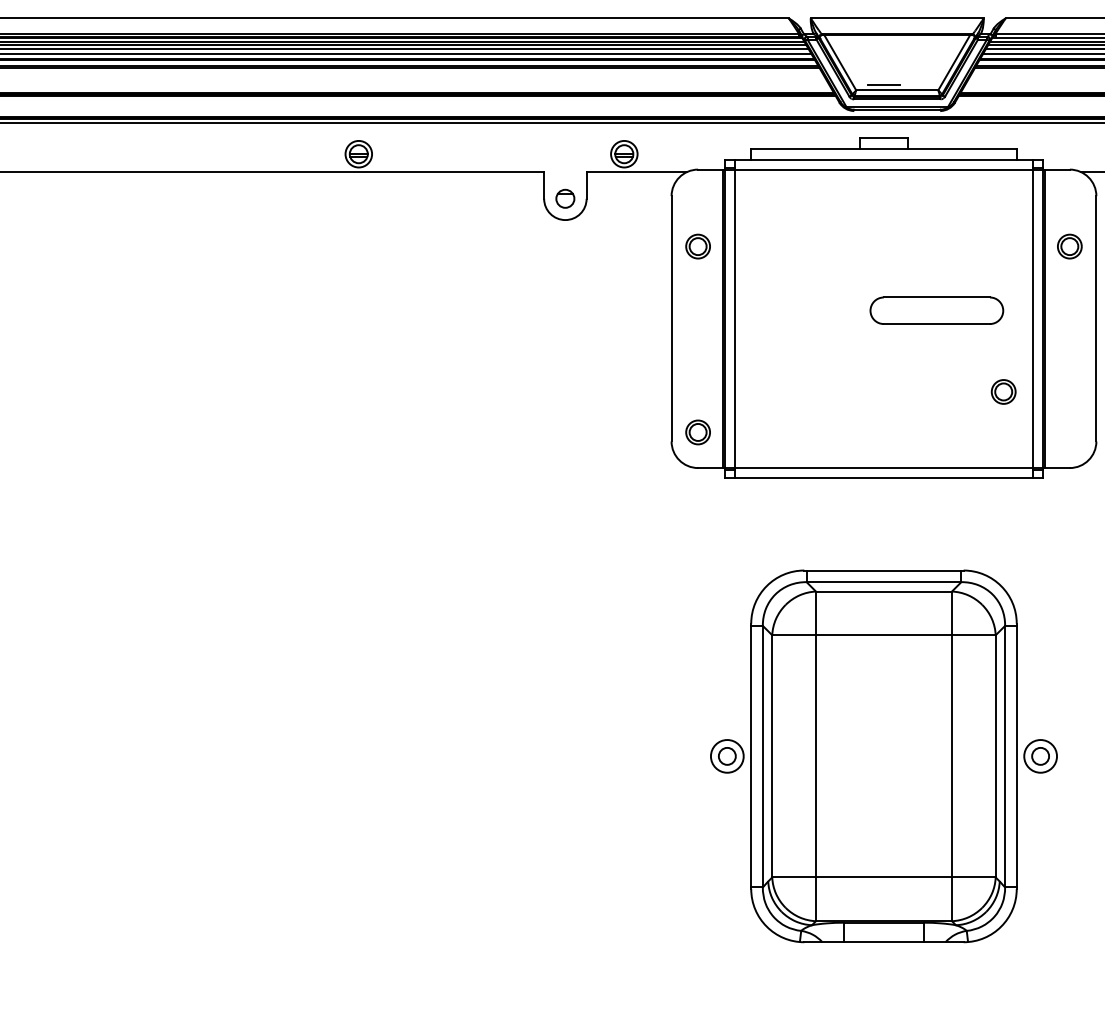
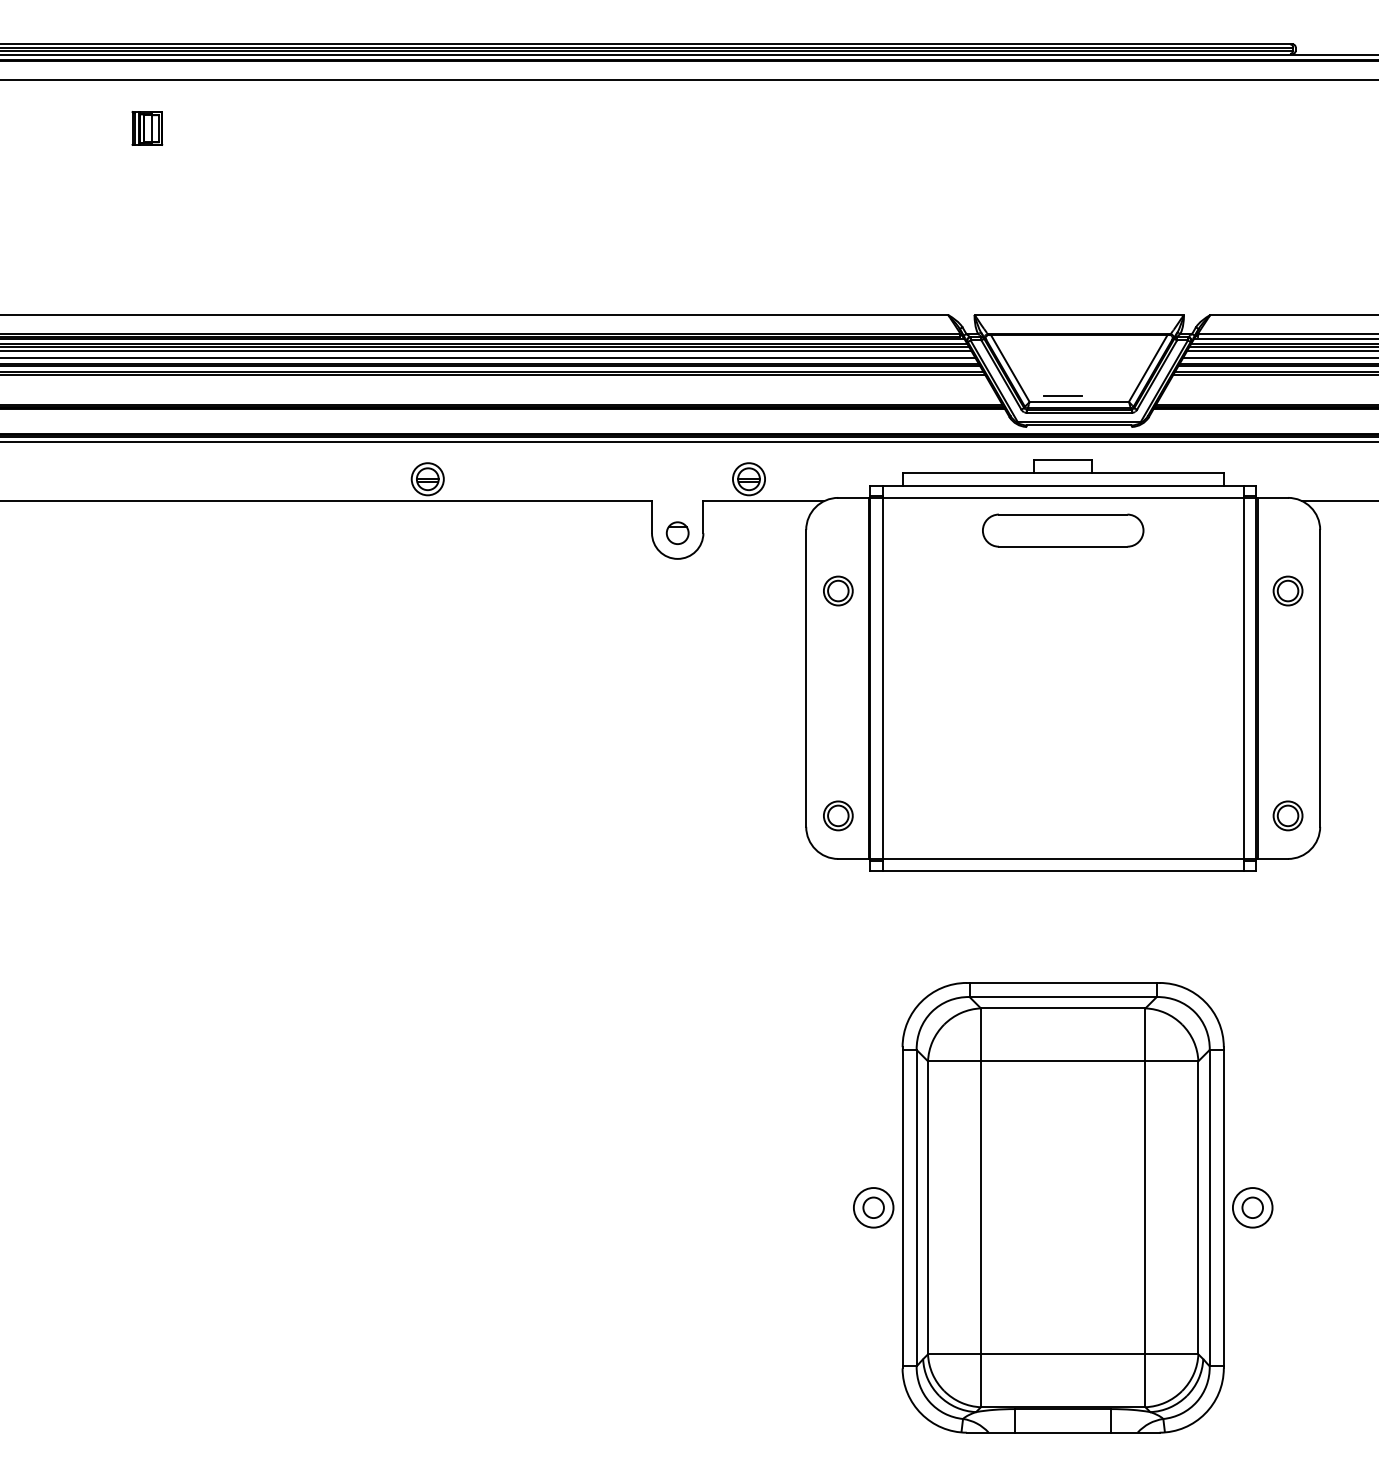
part: (937, 310) -> (1063, 530), moved
part: (1003, 391) -> (1287, 815), moved

